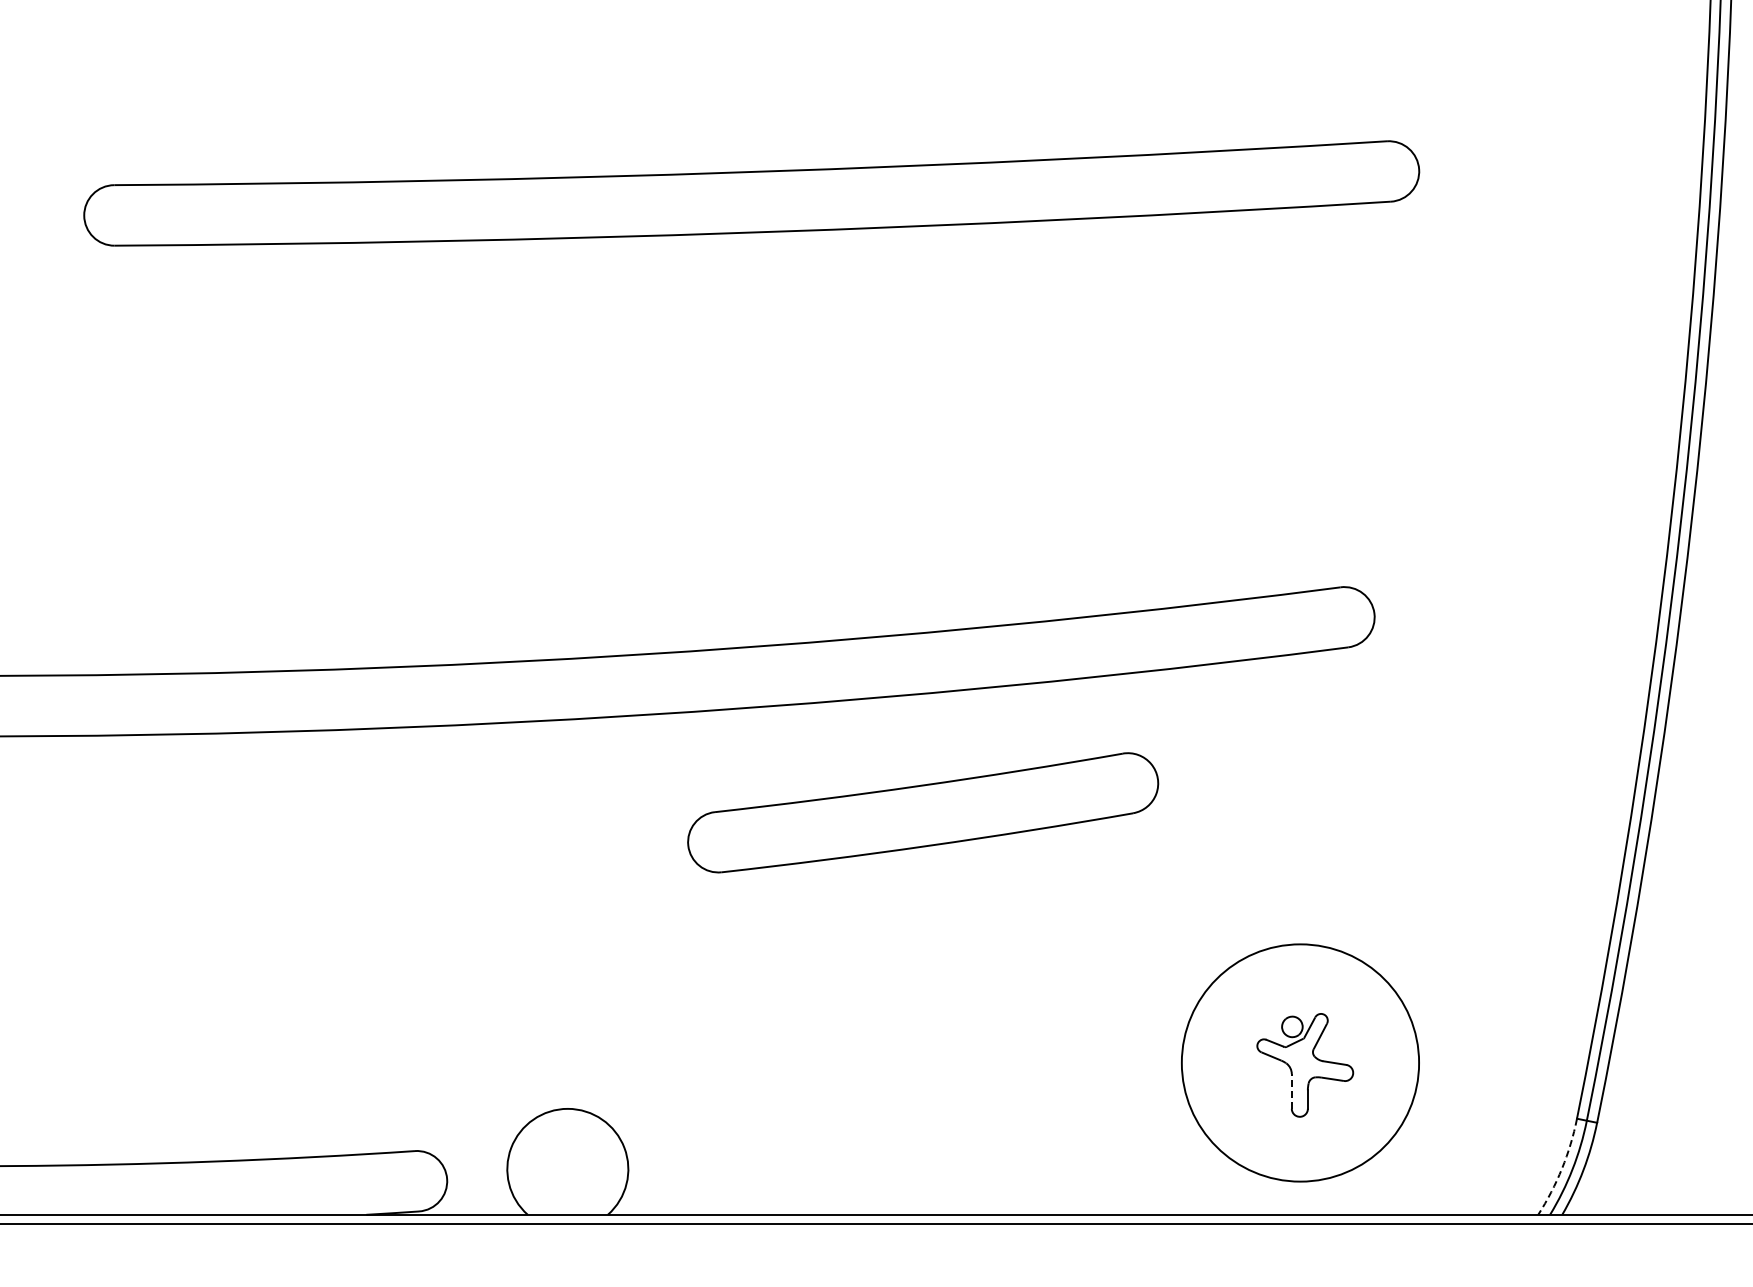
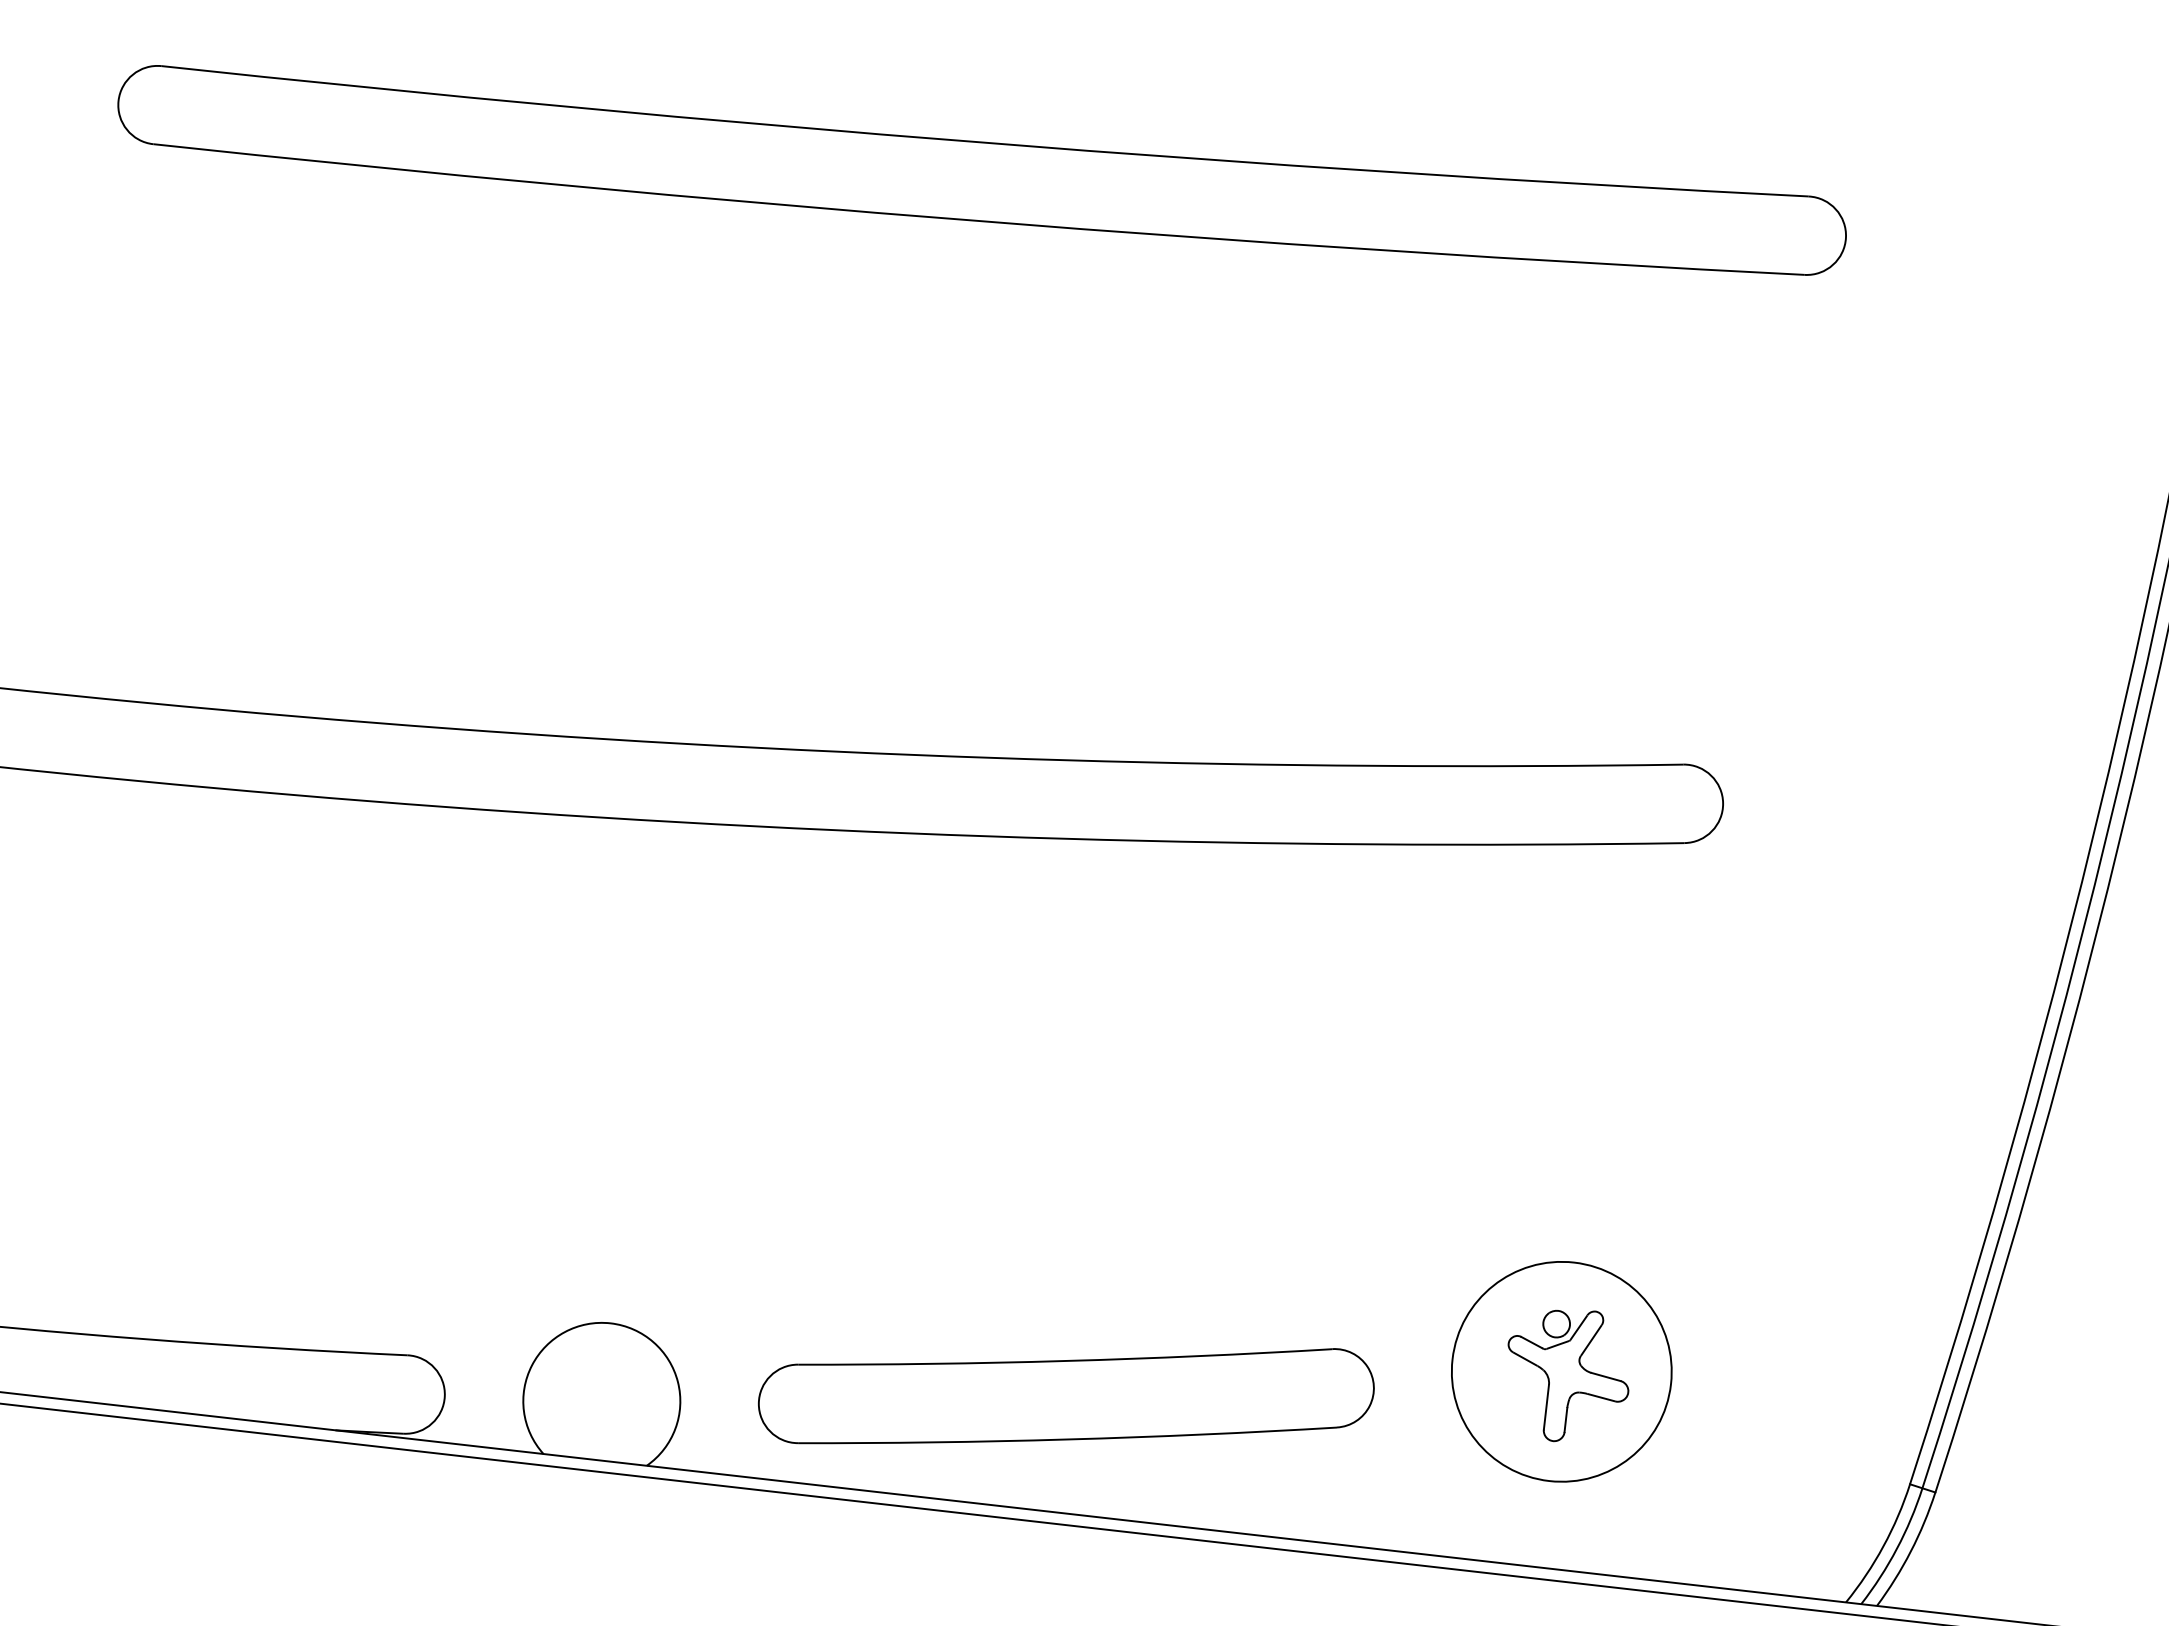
part: (923, 812) -> (1066, 1395), moved
circle: (1300, 1062) -> (1561, 1371), size x0.71
line: (1291, 1090) -> (1546, 1405), dashed -> solid
arc: (1562, 1168) -> (1884, 1546), dashed -> solid

